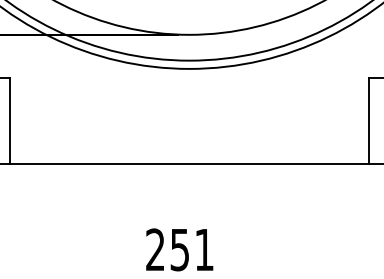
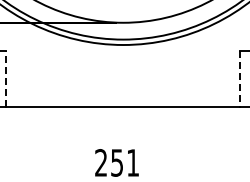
line: (10, 120) -> (6, 78), solid -> dashed
line: (369, 121) -> (240, 79), solid -> dashed

